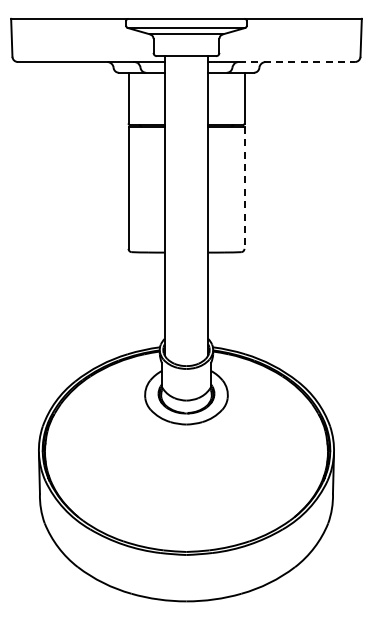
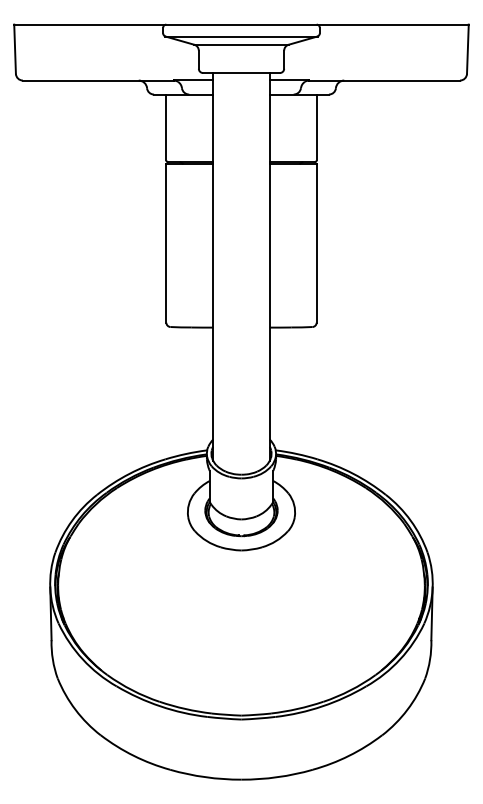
line: (297, 62) -> (385, 81), dashed -> solid
line: (244, 188) -> (316, 244), dashed -> solid

